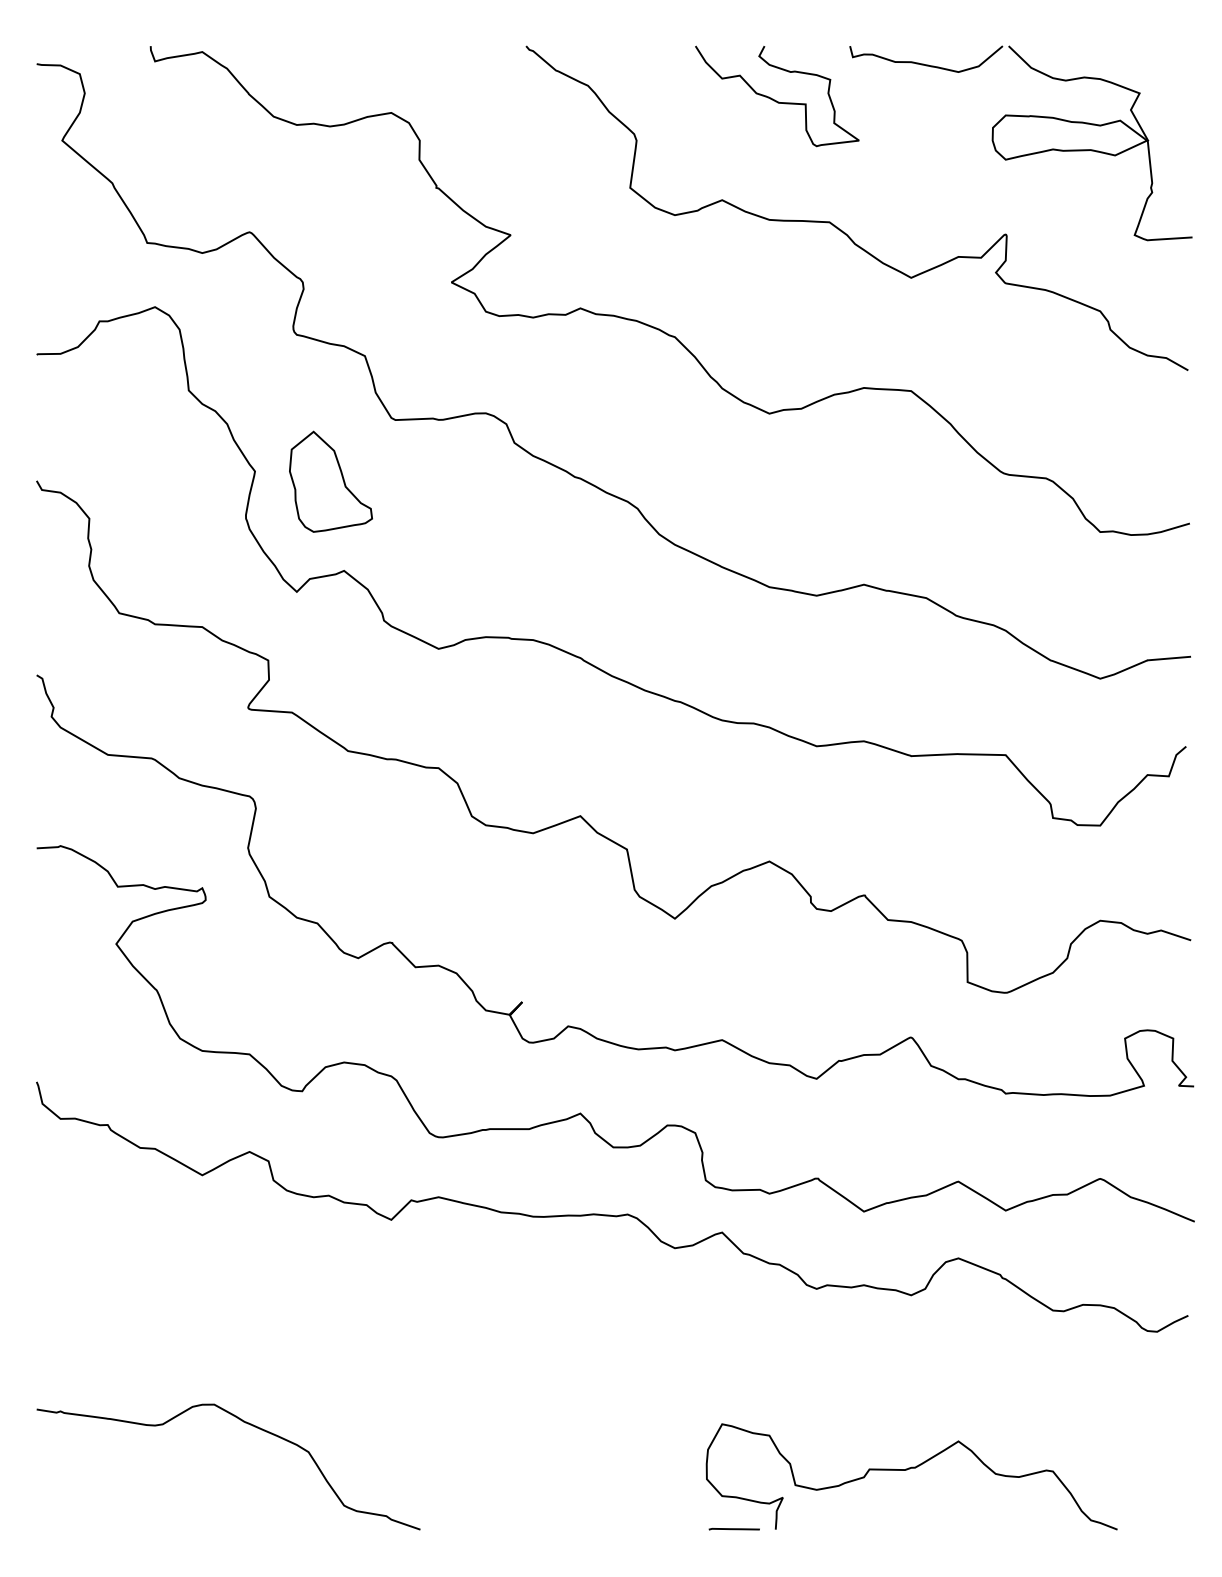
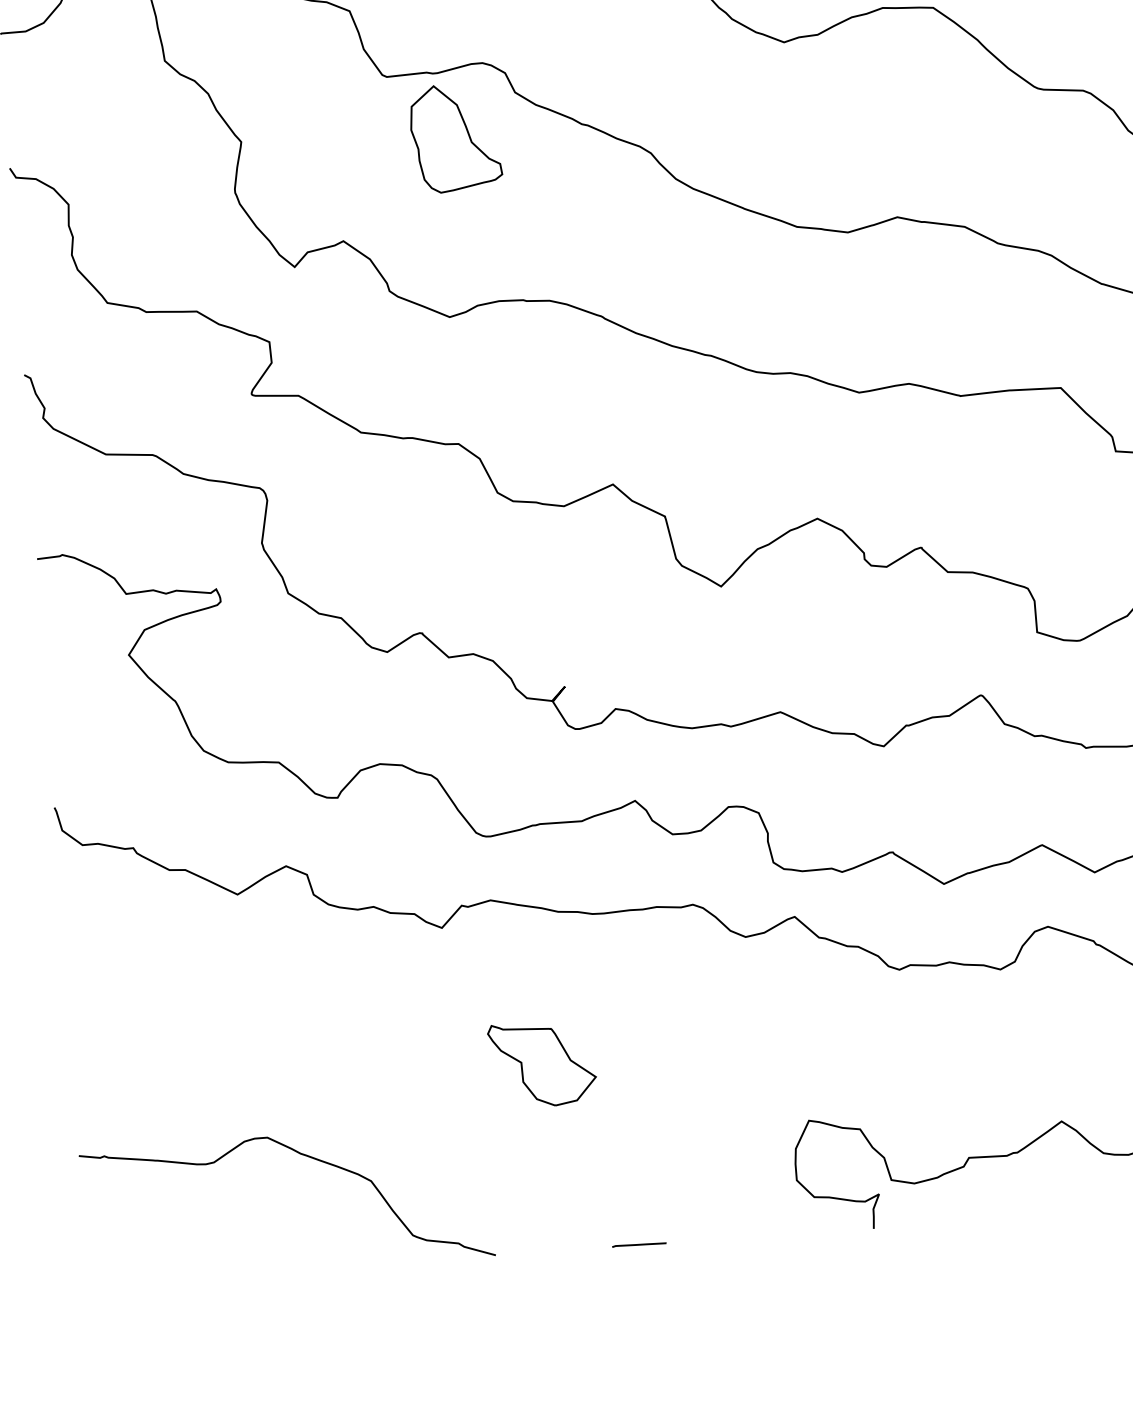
part: (330, 481) -> (455, 137), moved
part: (476, 1353) -> (542, 1063), added
line: (733, 1529) -> (638, 1245), moved

